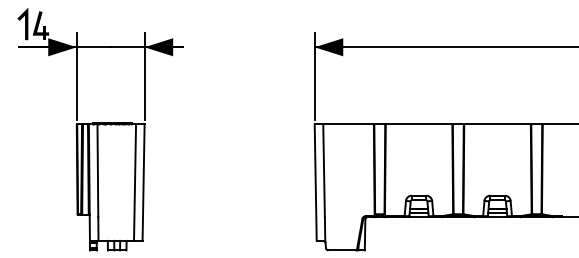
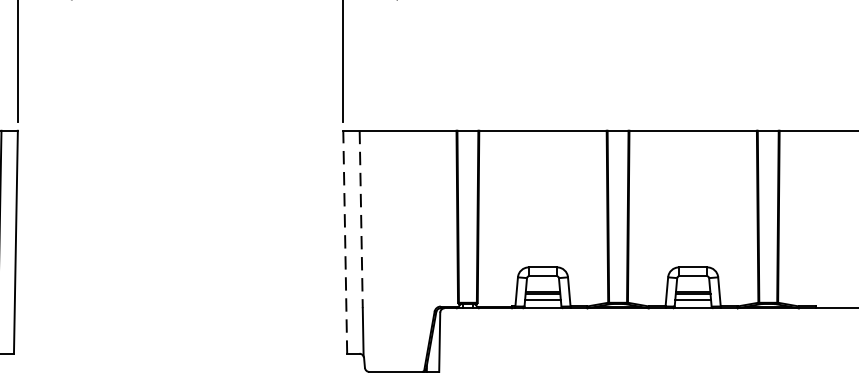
line: (324, 171) -> (362, 220), solid -> dashed
line: (315, 182) -> (344, 242), solid -> dashed

